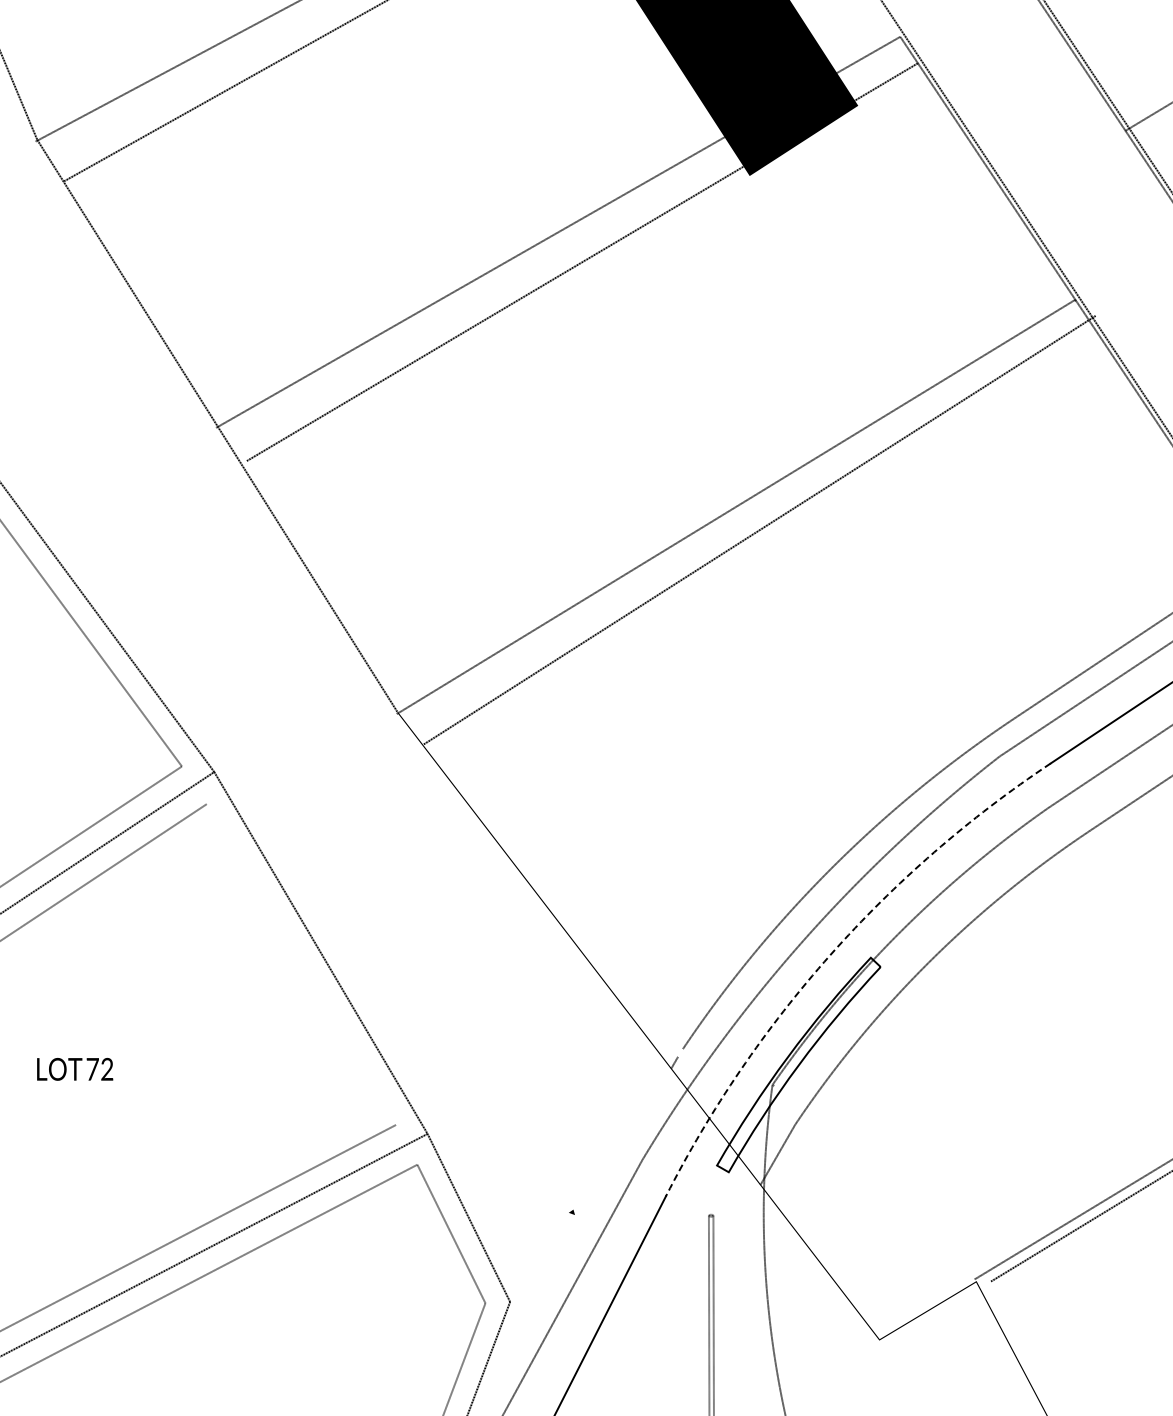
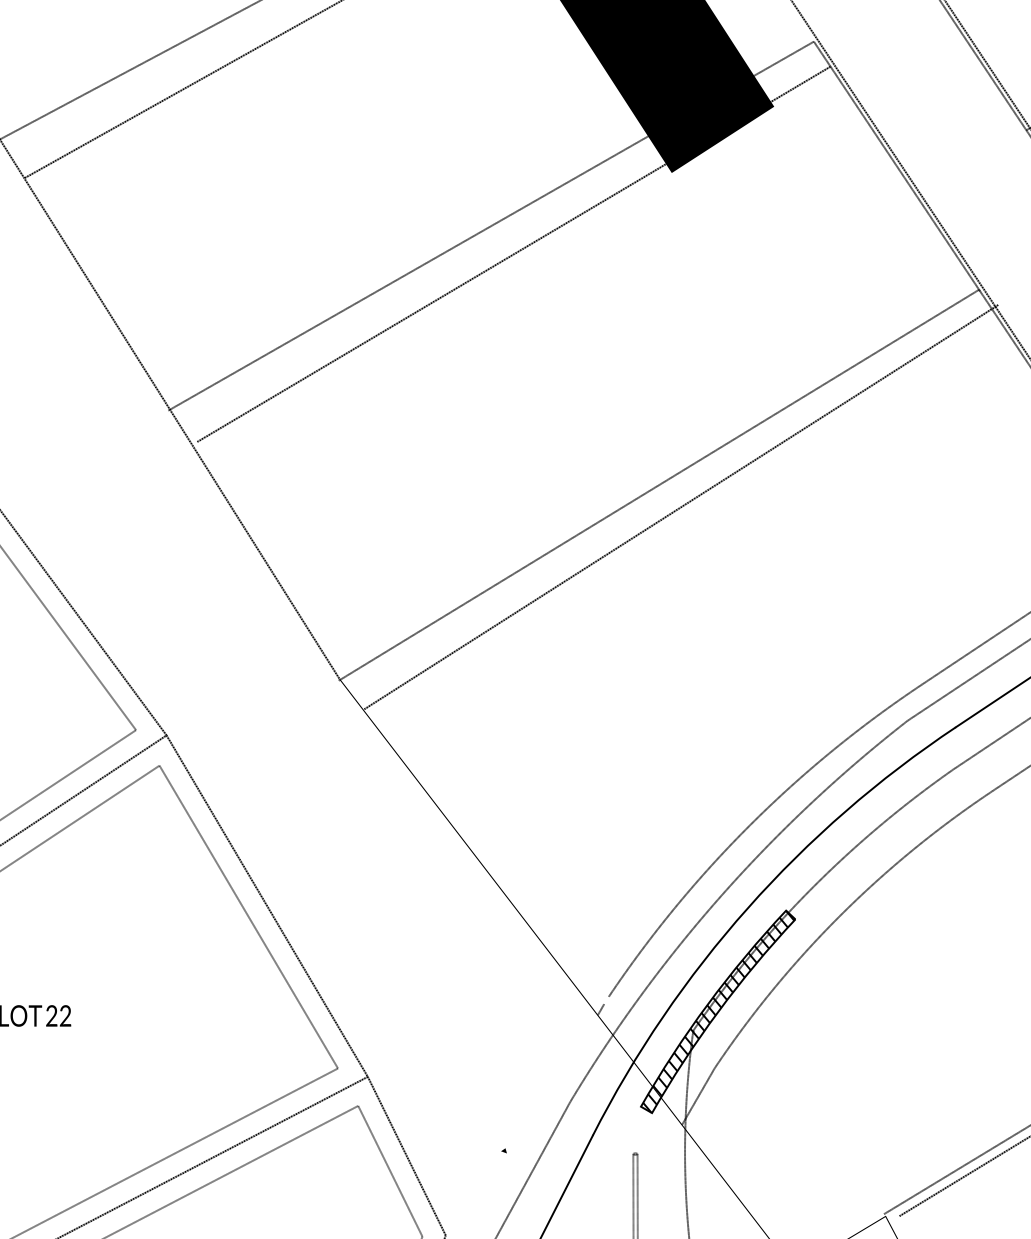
arc: (830, 955) -> (748, 908), dashed -> solid
line: (300, 964) -> (247, 917), added
hatch: (799, 1064) -> (718, 1011), added
text: (92, 1068) -> (51, 1015), 72 -> 22

